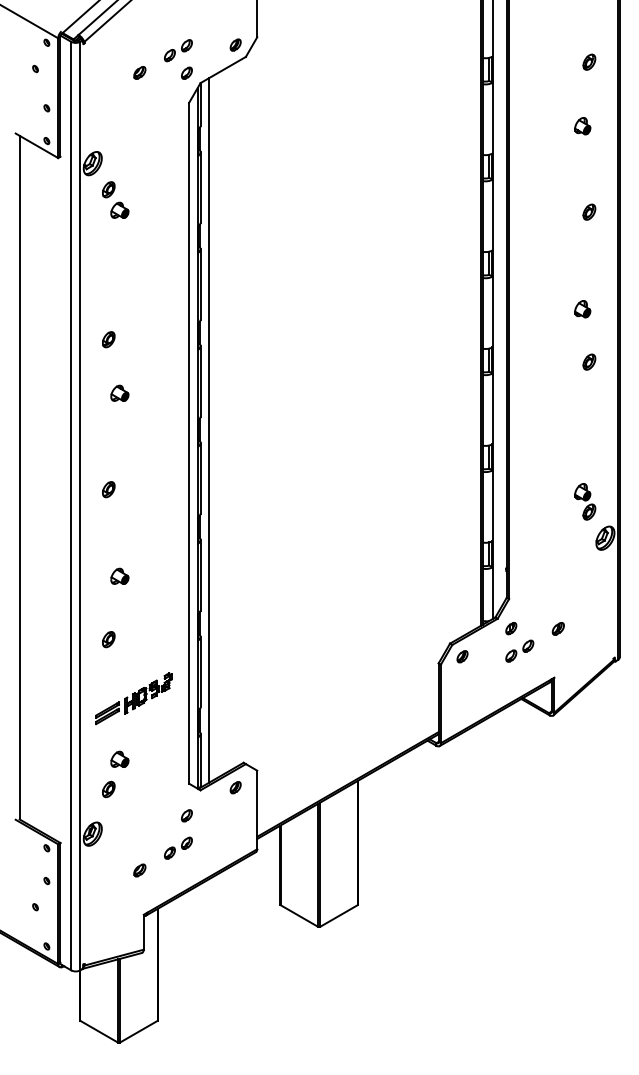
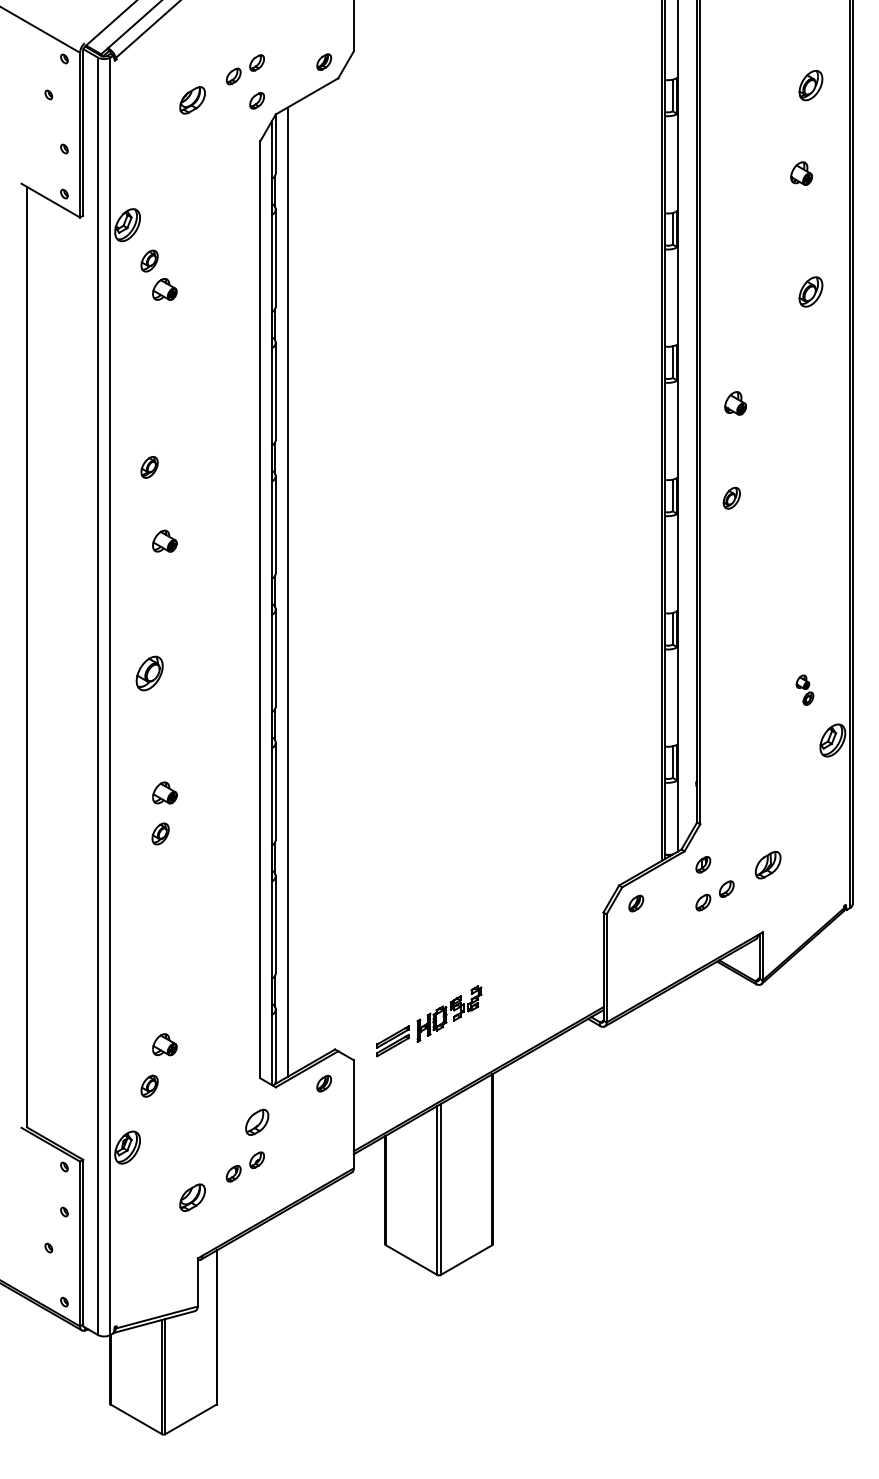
part: (589, 62) -> (810, 85), size x1.4
part: (139, 73) -> (191, 100), size x1.6
part: (589, 211) -> (810, 291), size x1.4
part: (582, 309) -> (735, 403), moved
part: (589, 361) -> (731, 497), moved
part: (108, 489) -> (149, 673), size x1.6
part: (584, 501) -> (804, 689), size x0.6
part: (557, 629) -> (767, 865), size x1.6
part: (108, 639) -> (160, 833), moved
part: (134, 698) -> (429, 1021), moved
part: (186, 815) -> (256, 1122), size x1.6
part: (139, 870) -> (191, 1197), size x1.6

